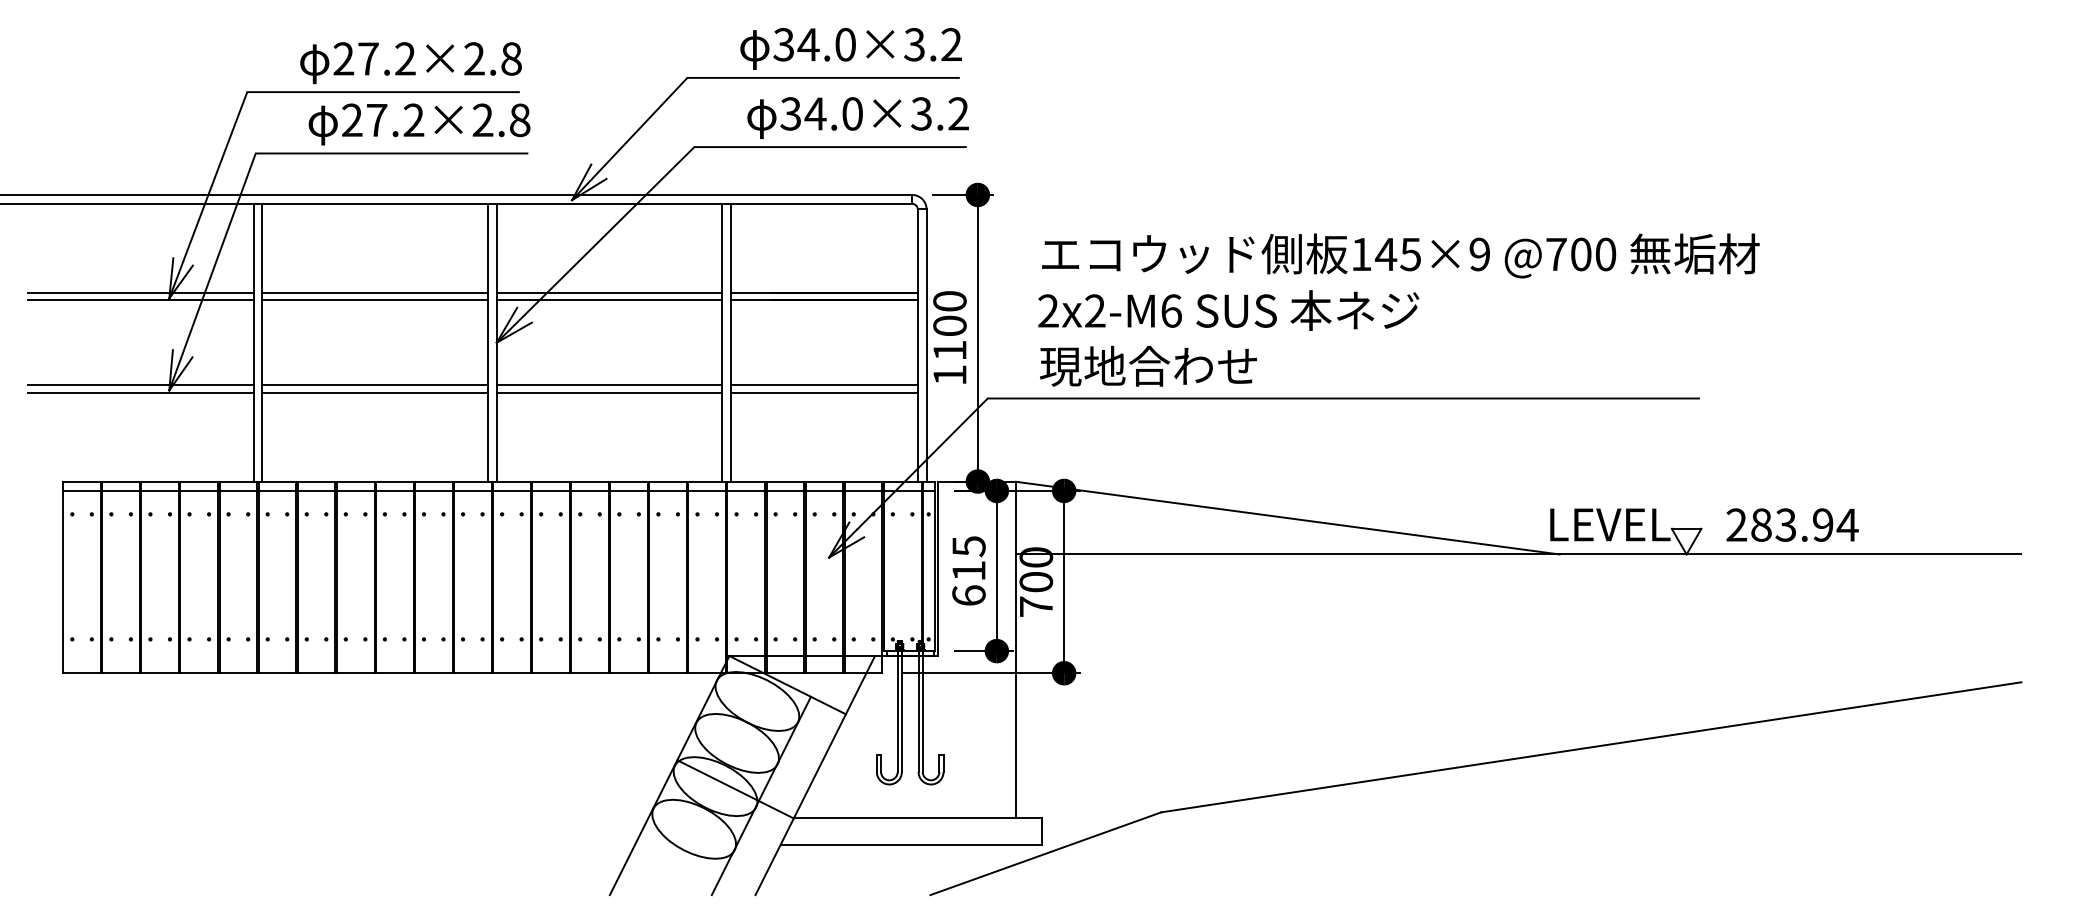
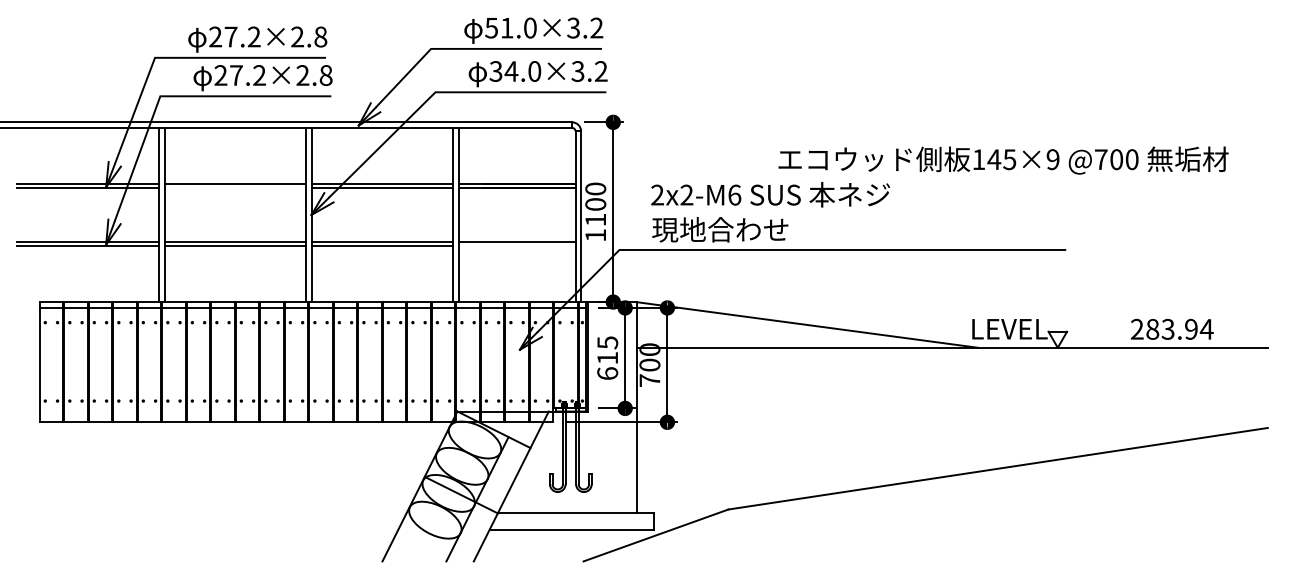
text: (796, 43) -> (499, 27), 34.0×3.2 -> 51.0×3.2
text: (1400, 255) -> (1003, 160), moved
line: (375, 300) -> (235, 188), removed
line: (823, 392) -> (516, 246), removed
text: (1792, 523) -> (1172, 328), moved

